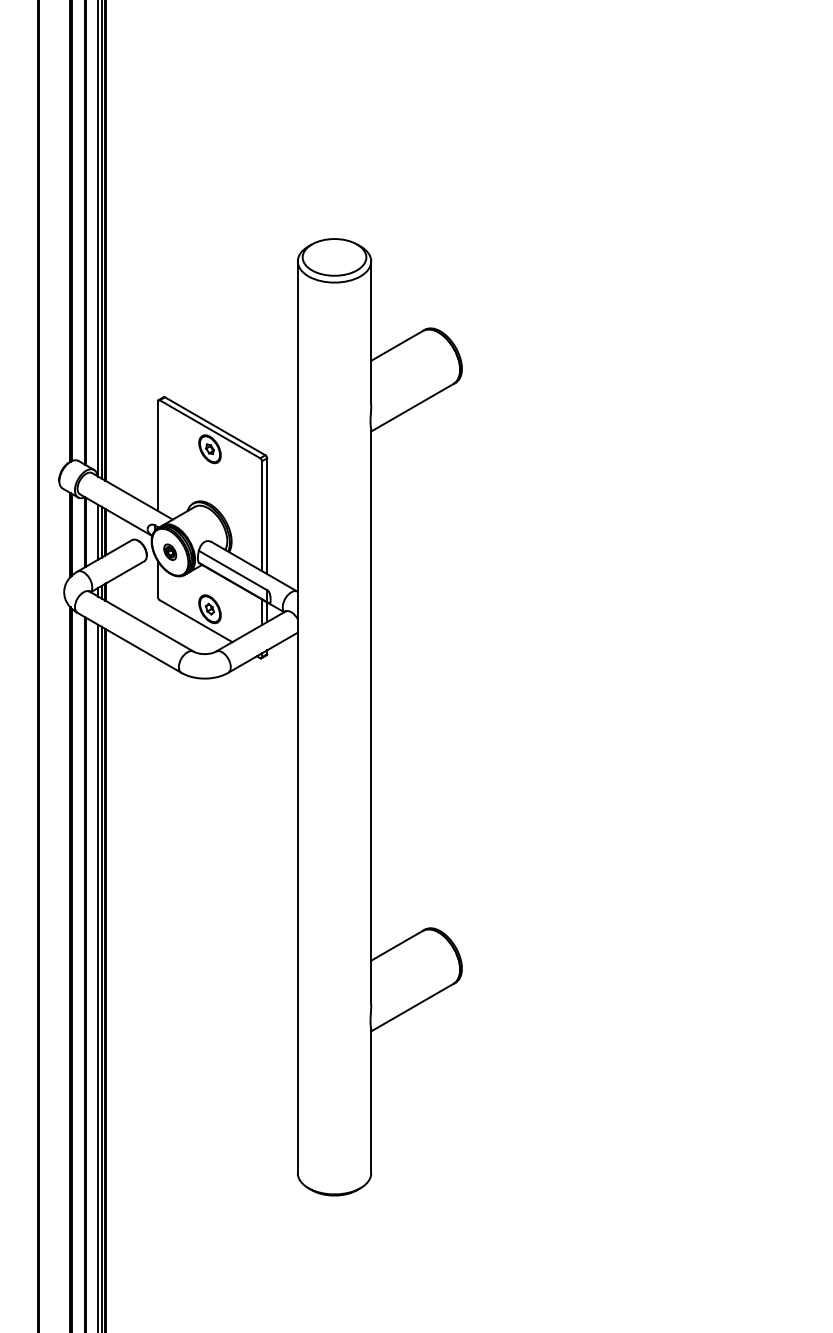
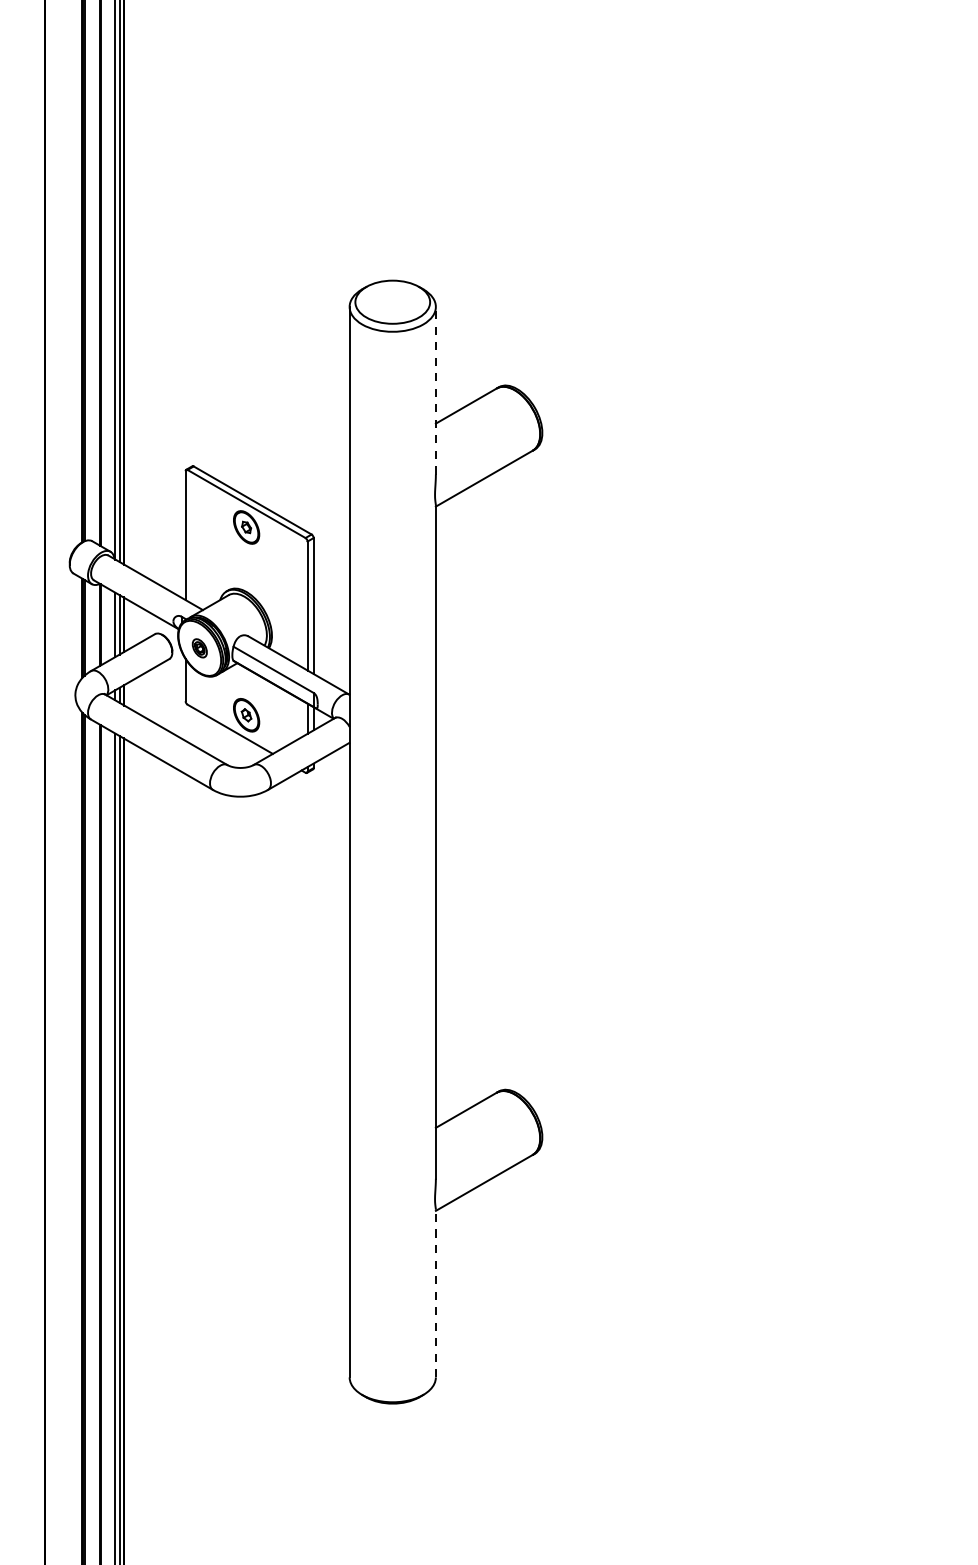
line: (371, 332) -> (436, 390), solid -> dashed
line: (371, 1101) -> (436, 1293), solid -> dashed

